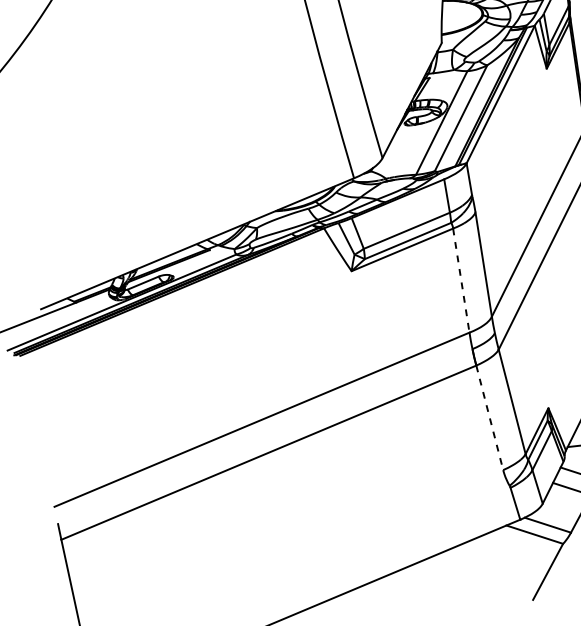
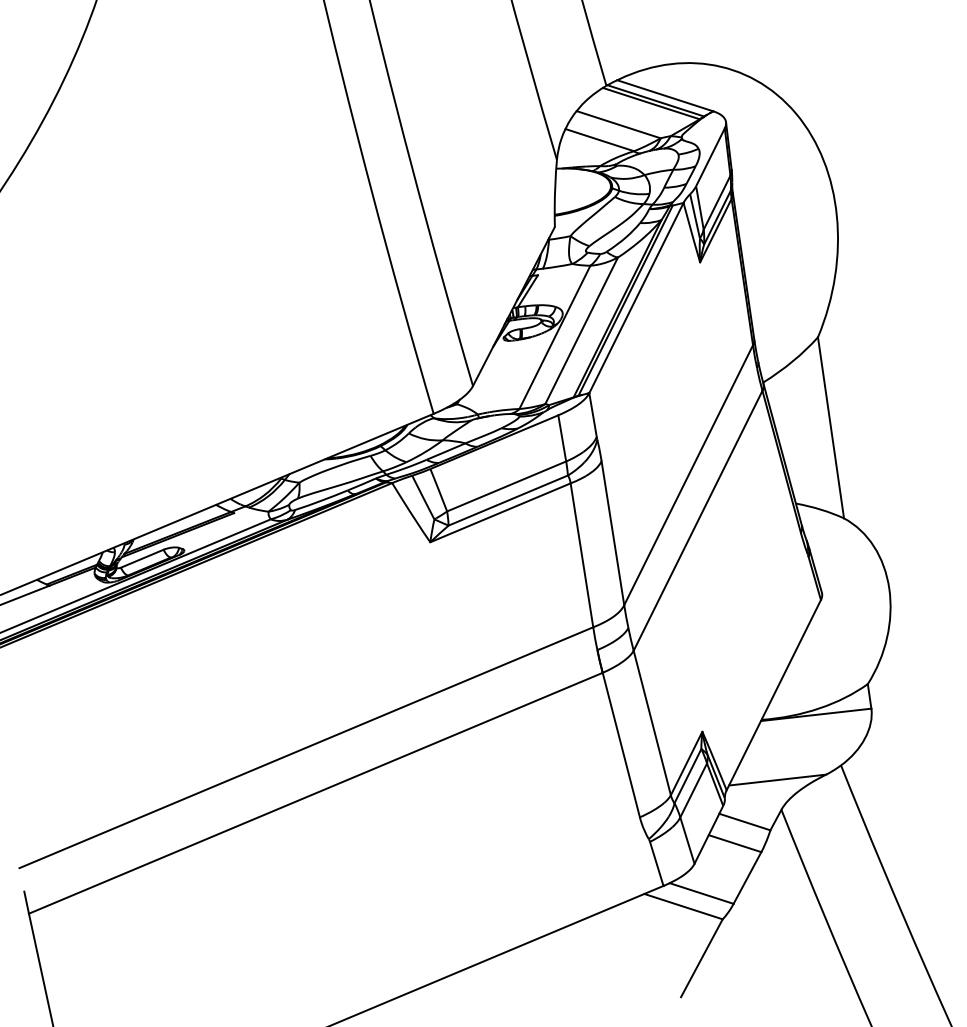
line: (460, 280) -> (581, 555), dashed -> solid
line: (489, 418) -> (621, 745), dashed -> solid

